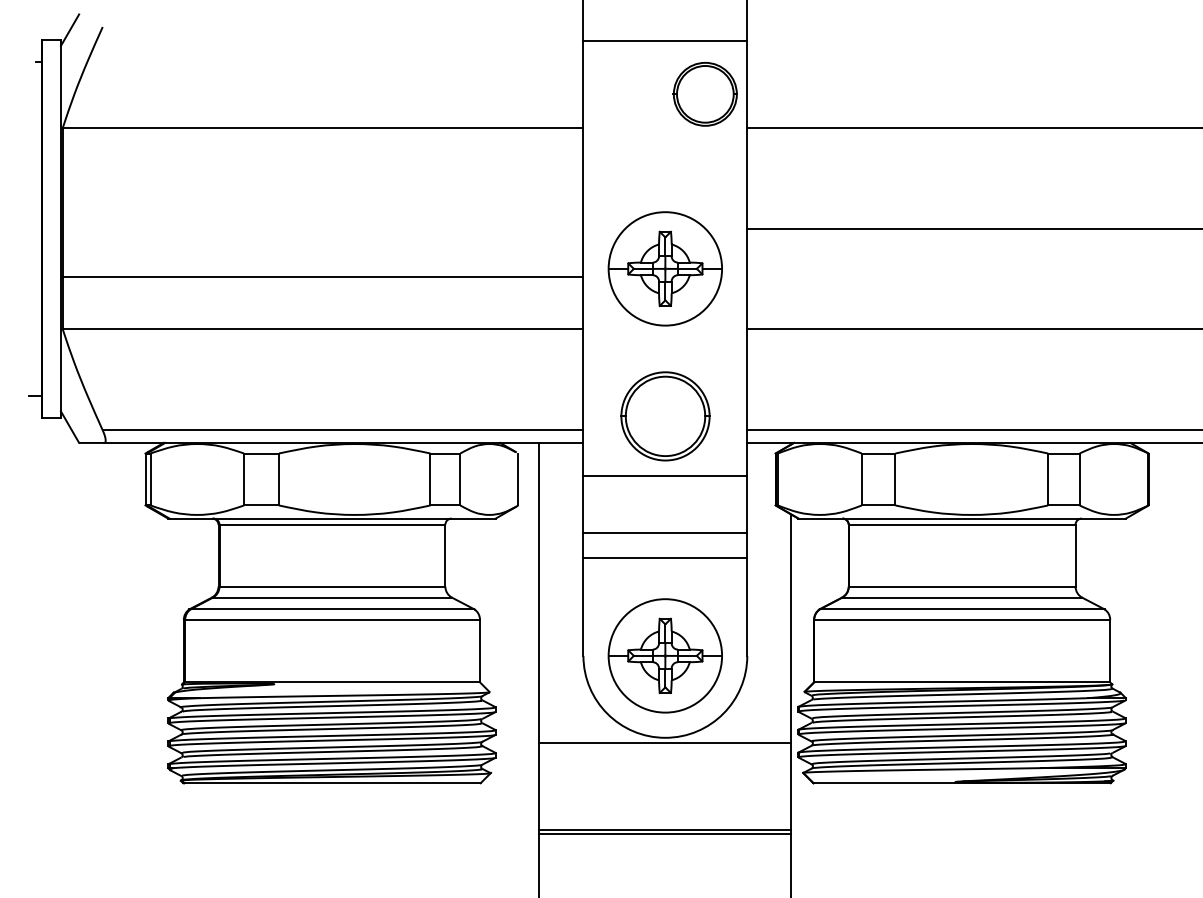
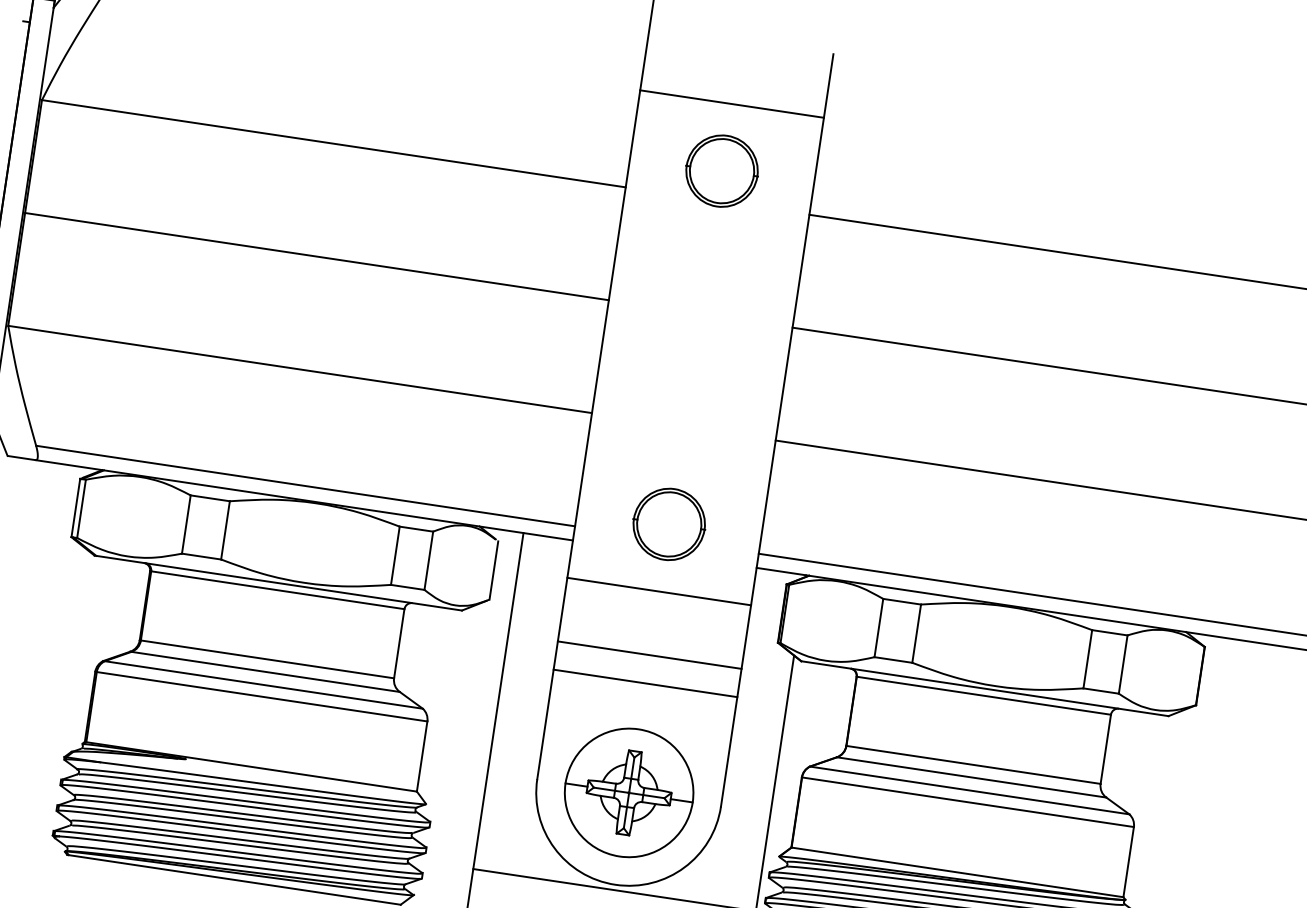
part: (704, 94) -> (721, 171), moved
part: (664, 268) -> (693, 358), removed
line: (322, 276) -> (316, 256), moved
part: (664, 416) -> (668, 524), size x0.71

